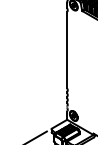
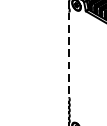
line: (67, 50) -> (69, 55), solid -> dashed

